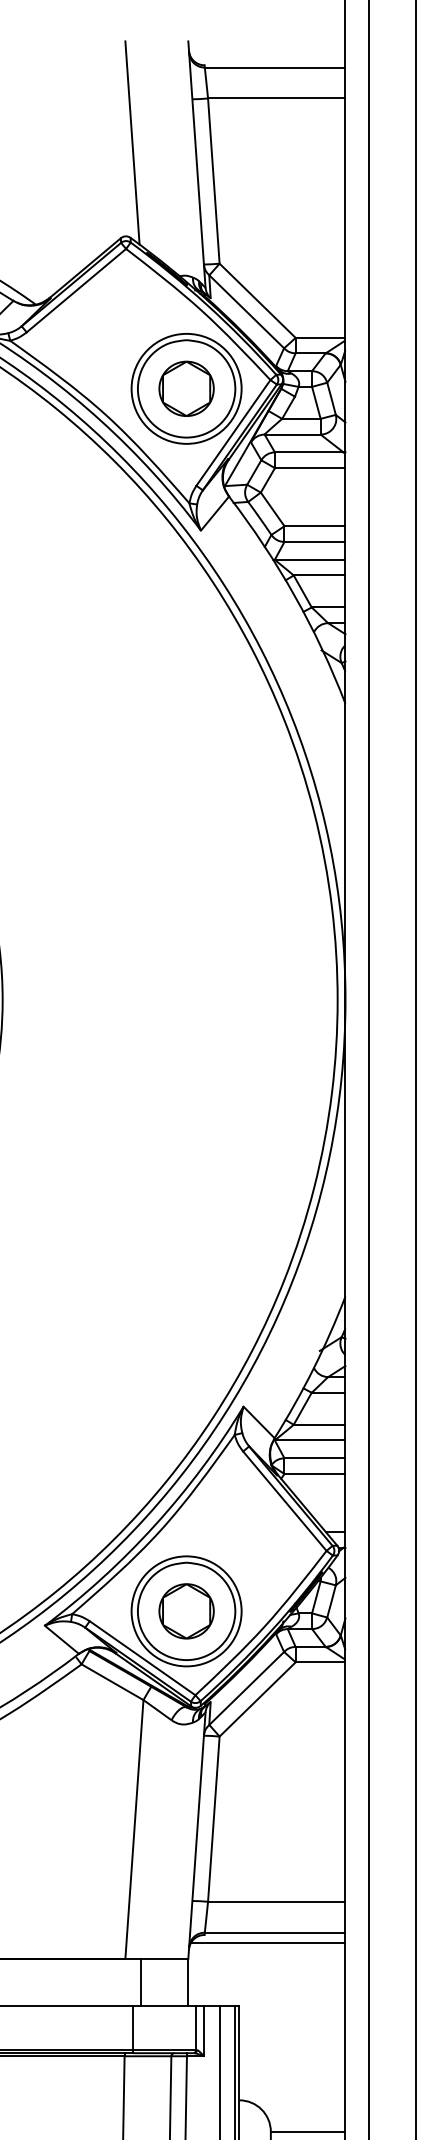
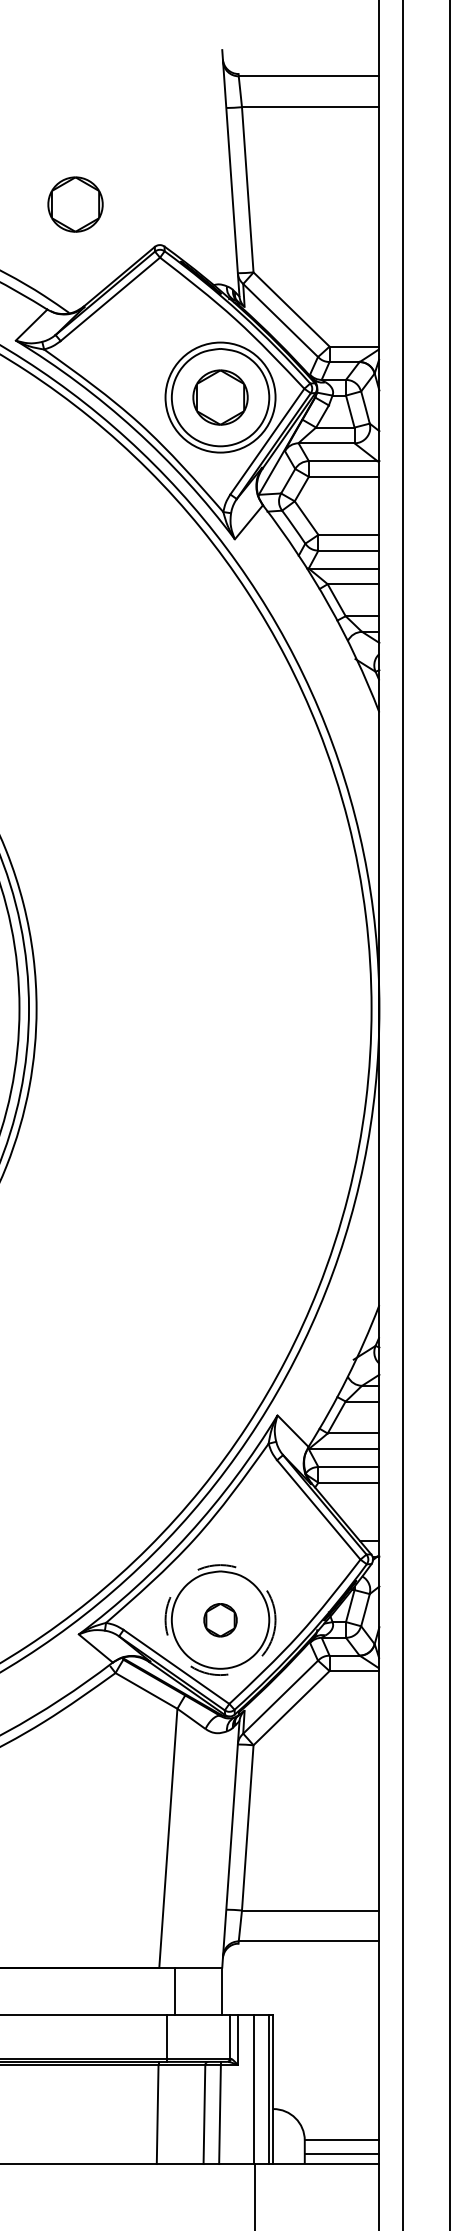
line: (132, 142) -> (166, 151), removed
part: (41, 195) -> (75, 204), added
circle: (186, 1611) -> (220, 1620), solid -> dashed
part: (186, 1611) -> (220, 1620), size x0.6
line: (268, 1942) -> (302, 1951), removed

